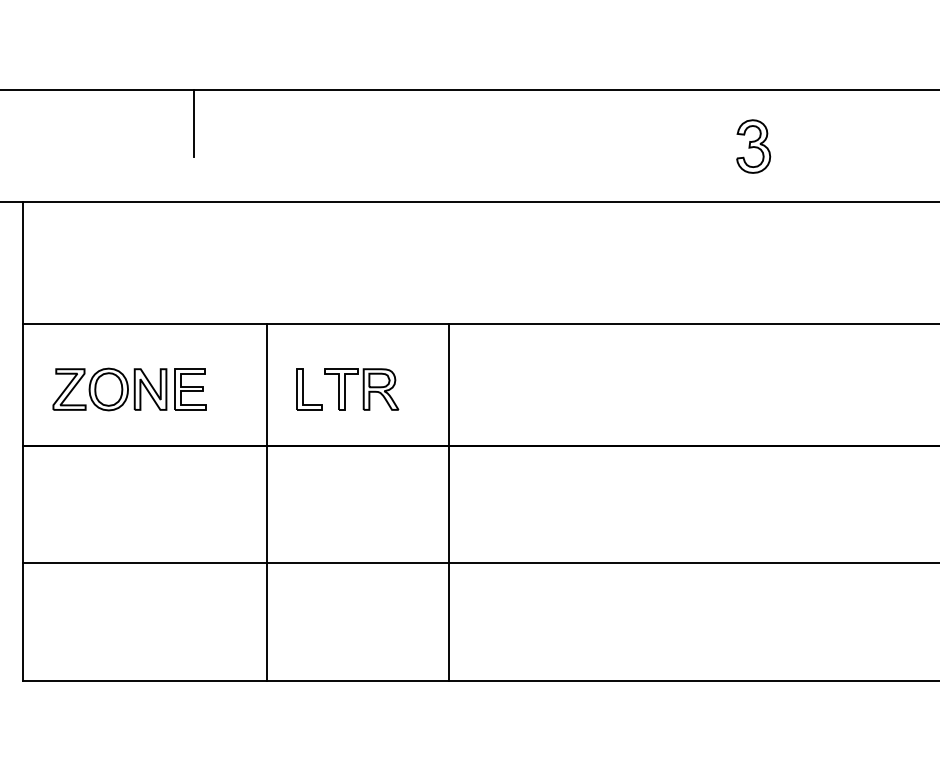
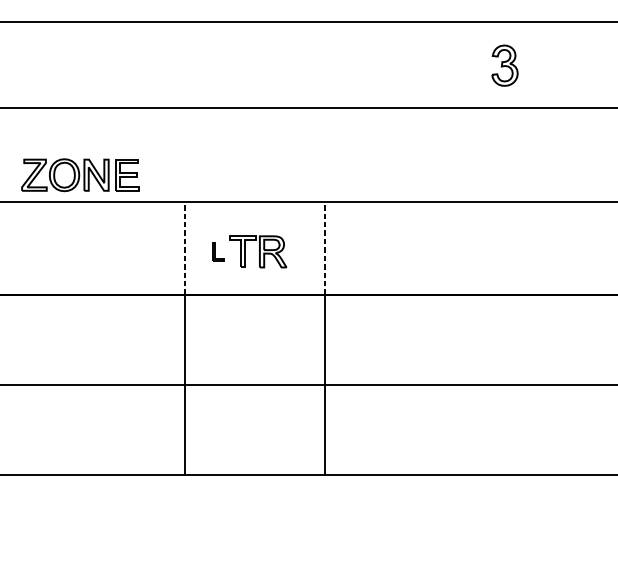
line: (193, 123) -> (129, 48), removed
part: (753, 146) -> (504, 65), moved
line: (266, 384) -> (185, 248), solid -> dashed
line: (448, 384) -> (324, 248), solid -> dashed
part: (129, 389) -> (80, 175), moved
part: (309, 389) -> (218, 251), size x0.6

